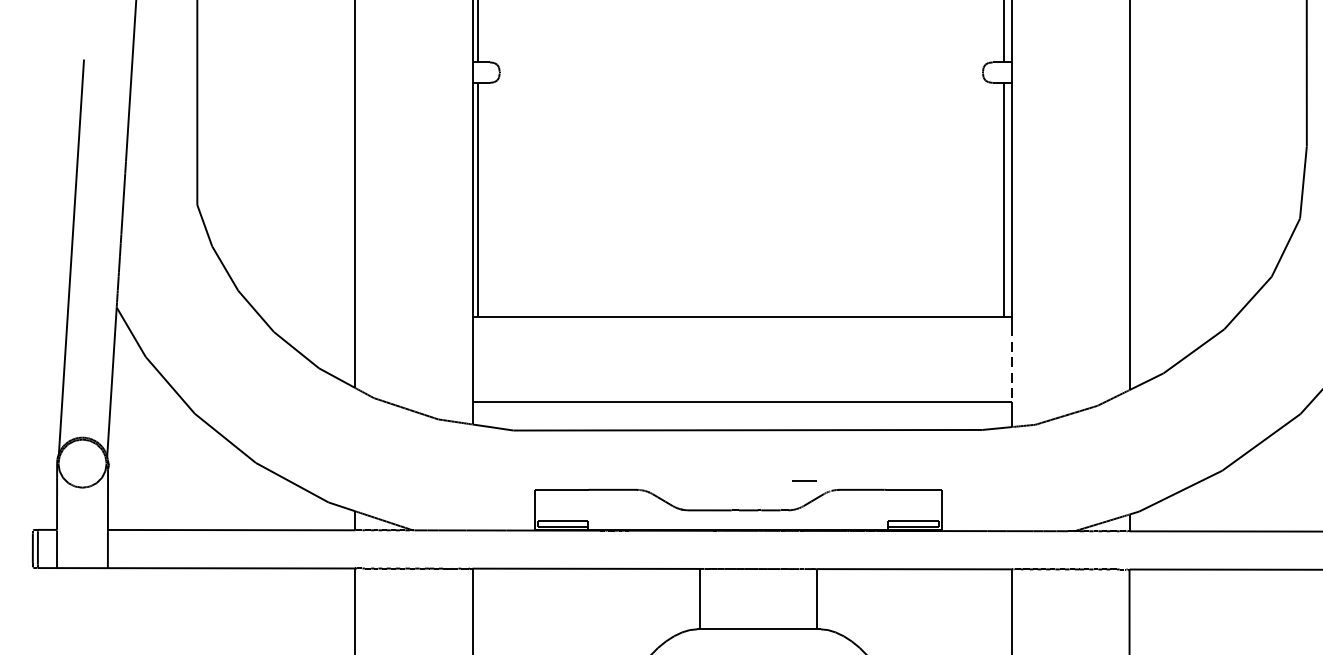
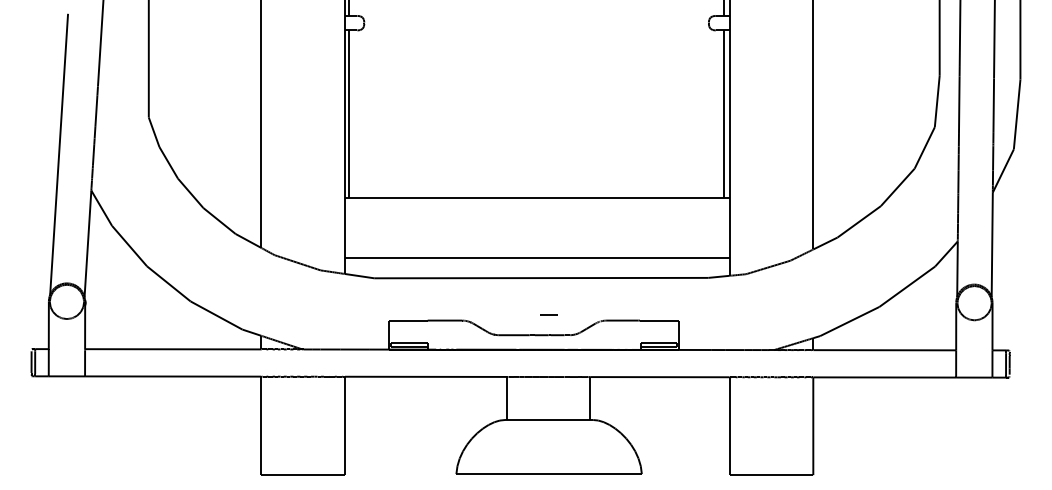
line: (1011, 364) -> (729, 231), dashed -> solid
line: (804, 481) -> (548, 314), moved

